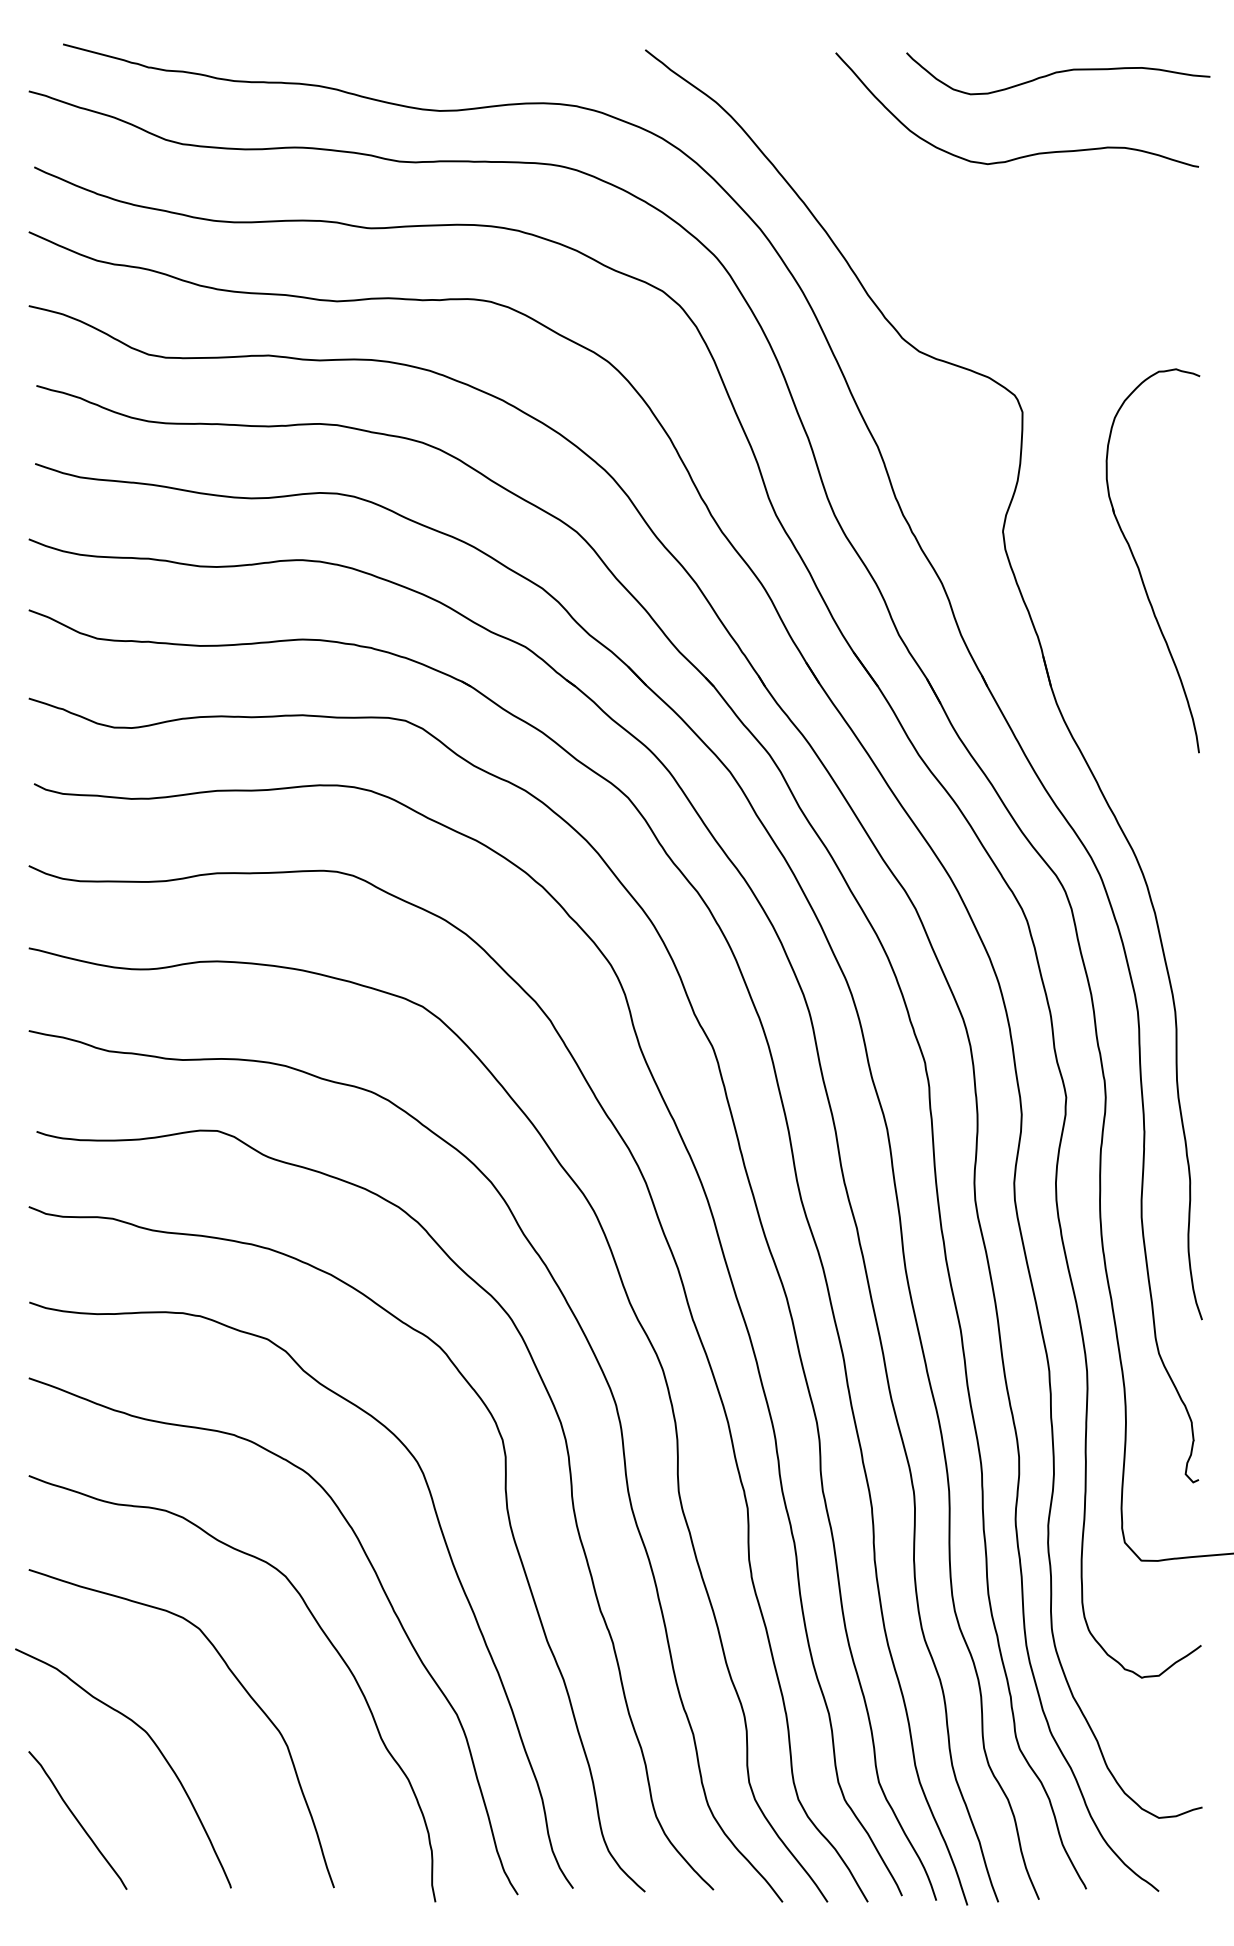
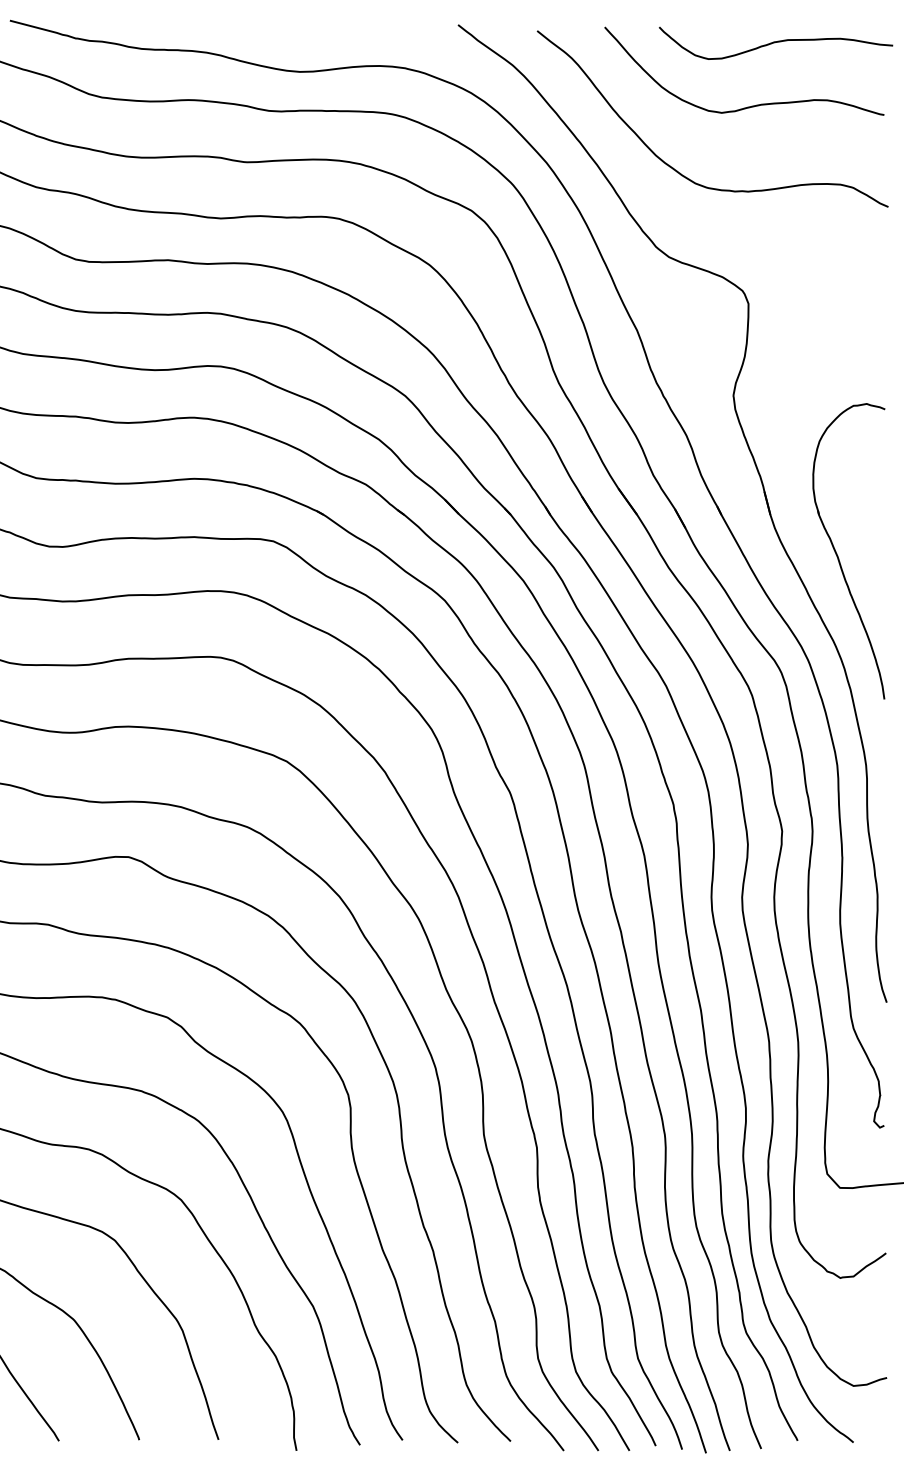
curve: (926, 236) -> (674, 168), added
part: (1139, 567) -> (838, 556), moved

